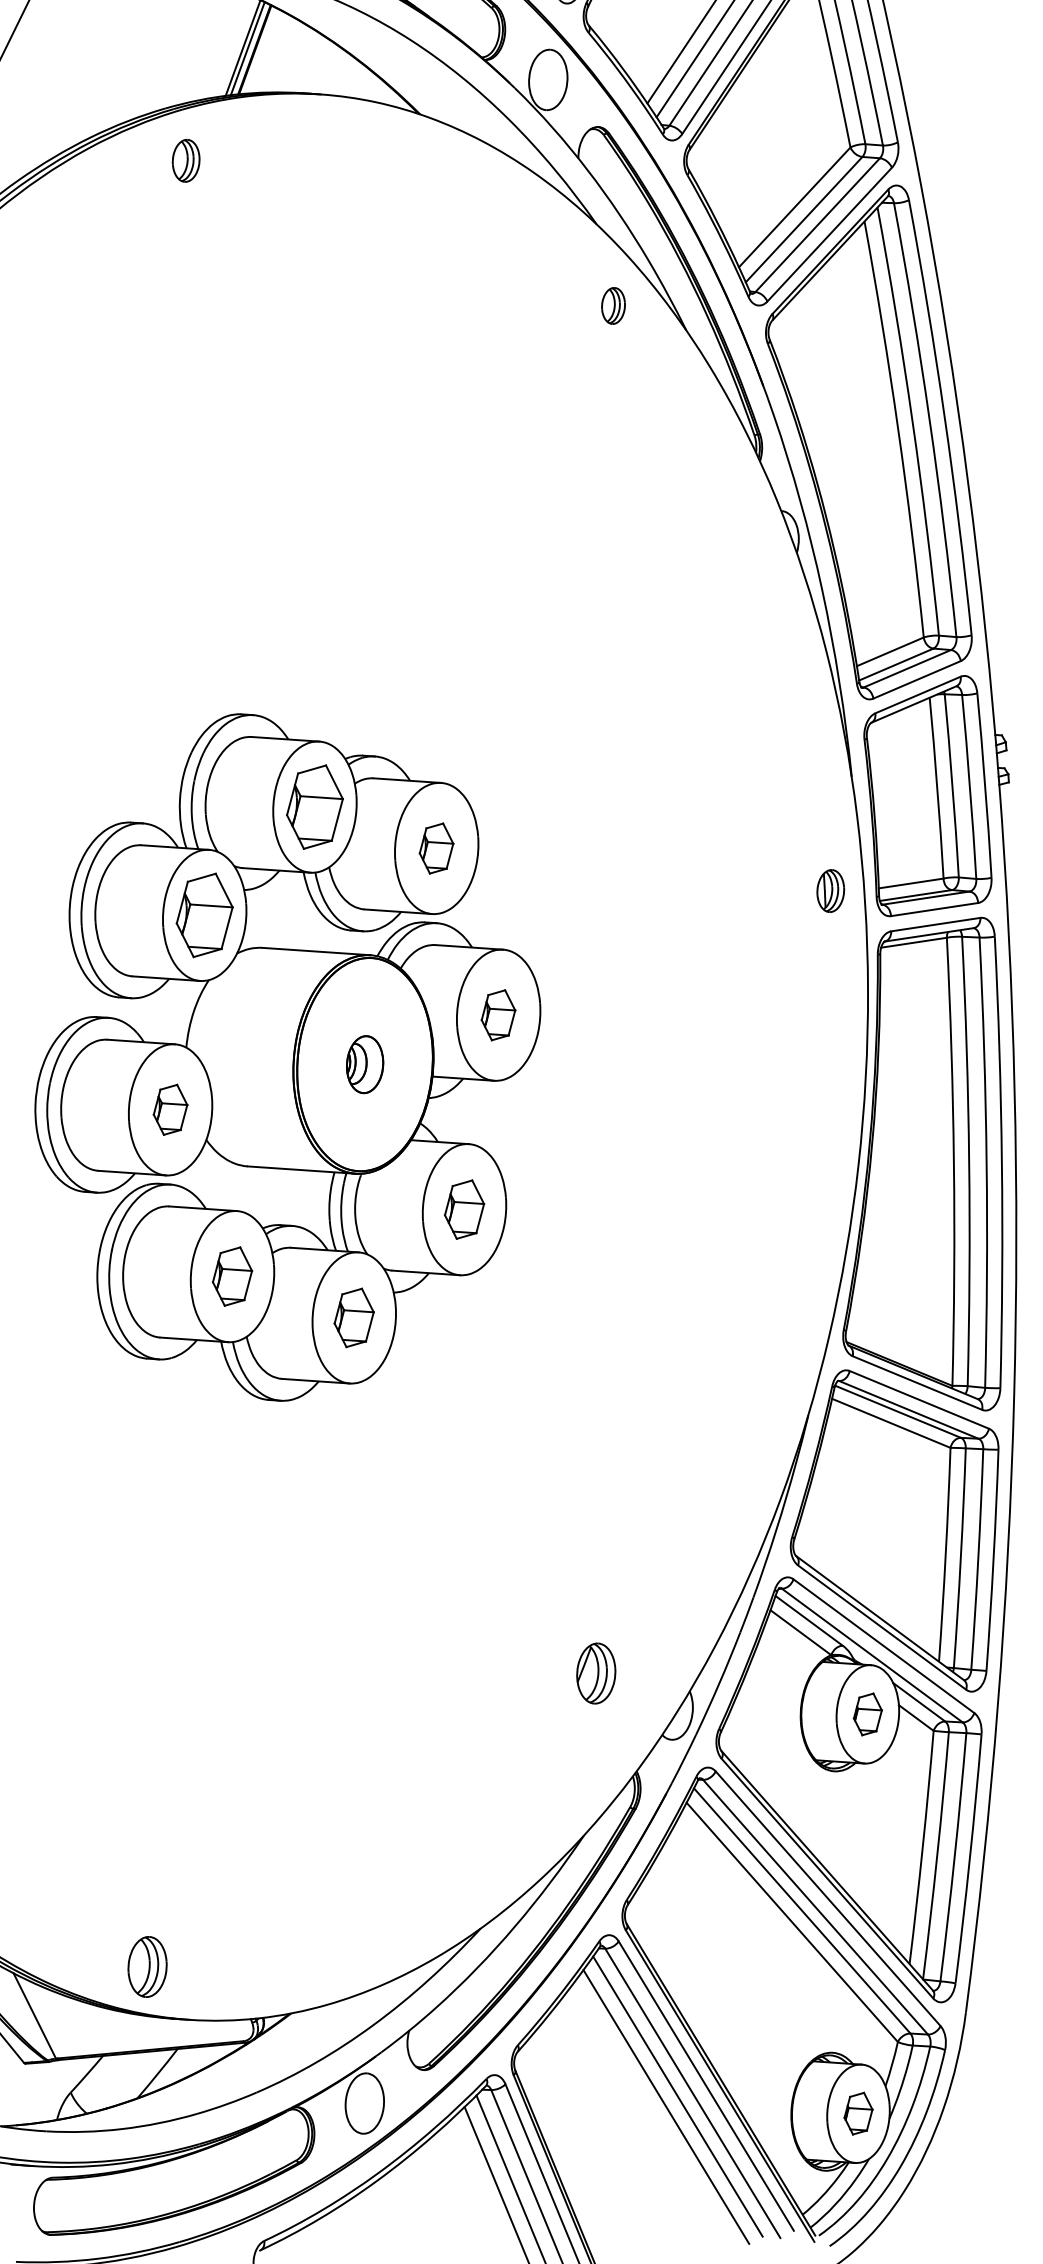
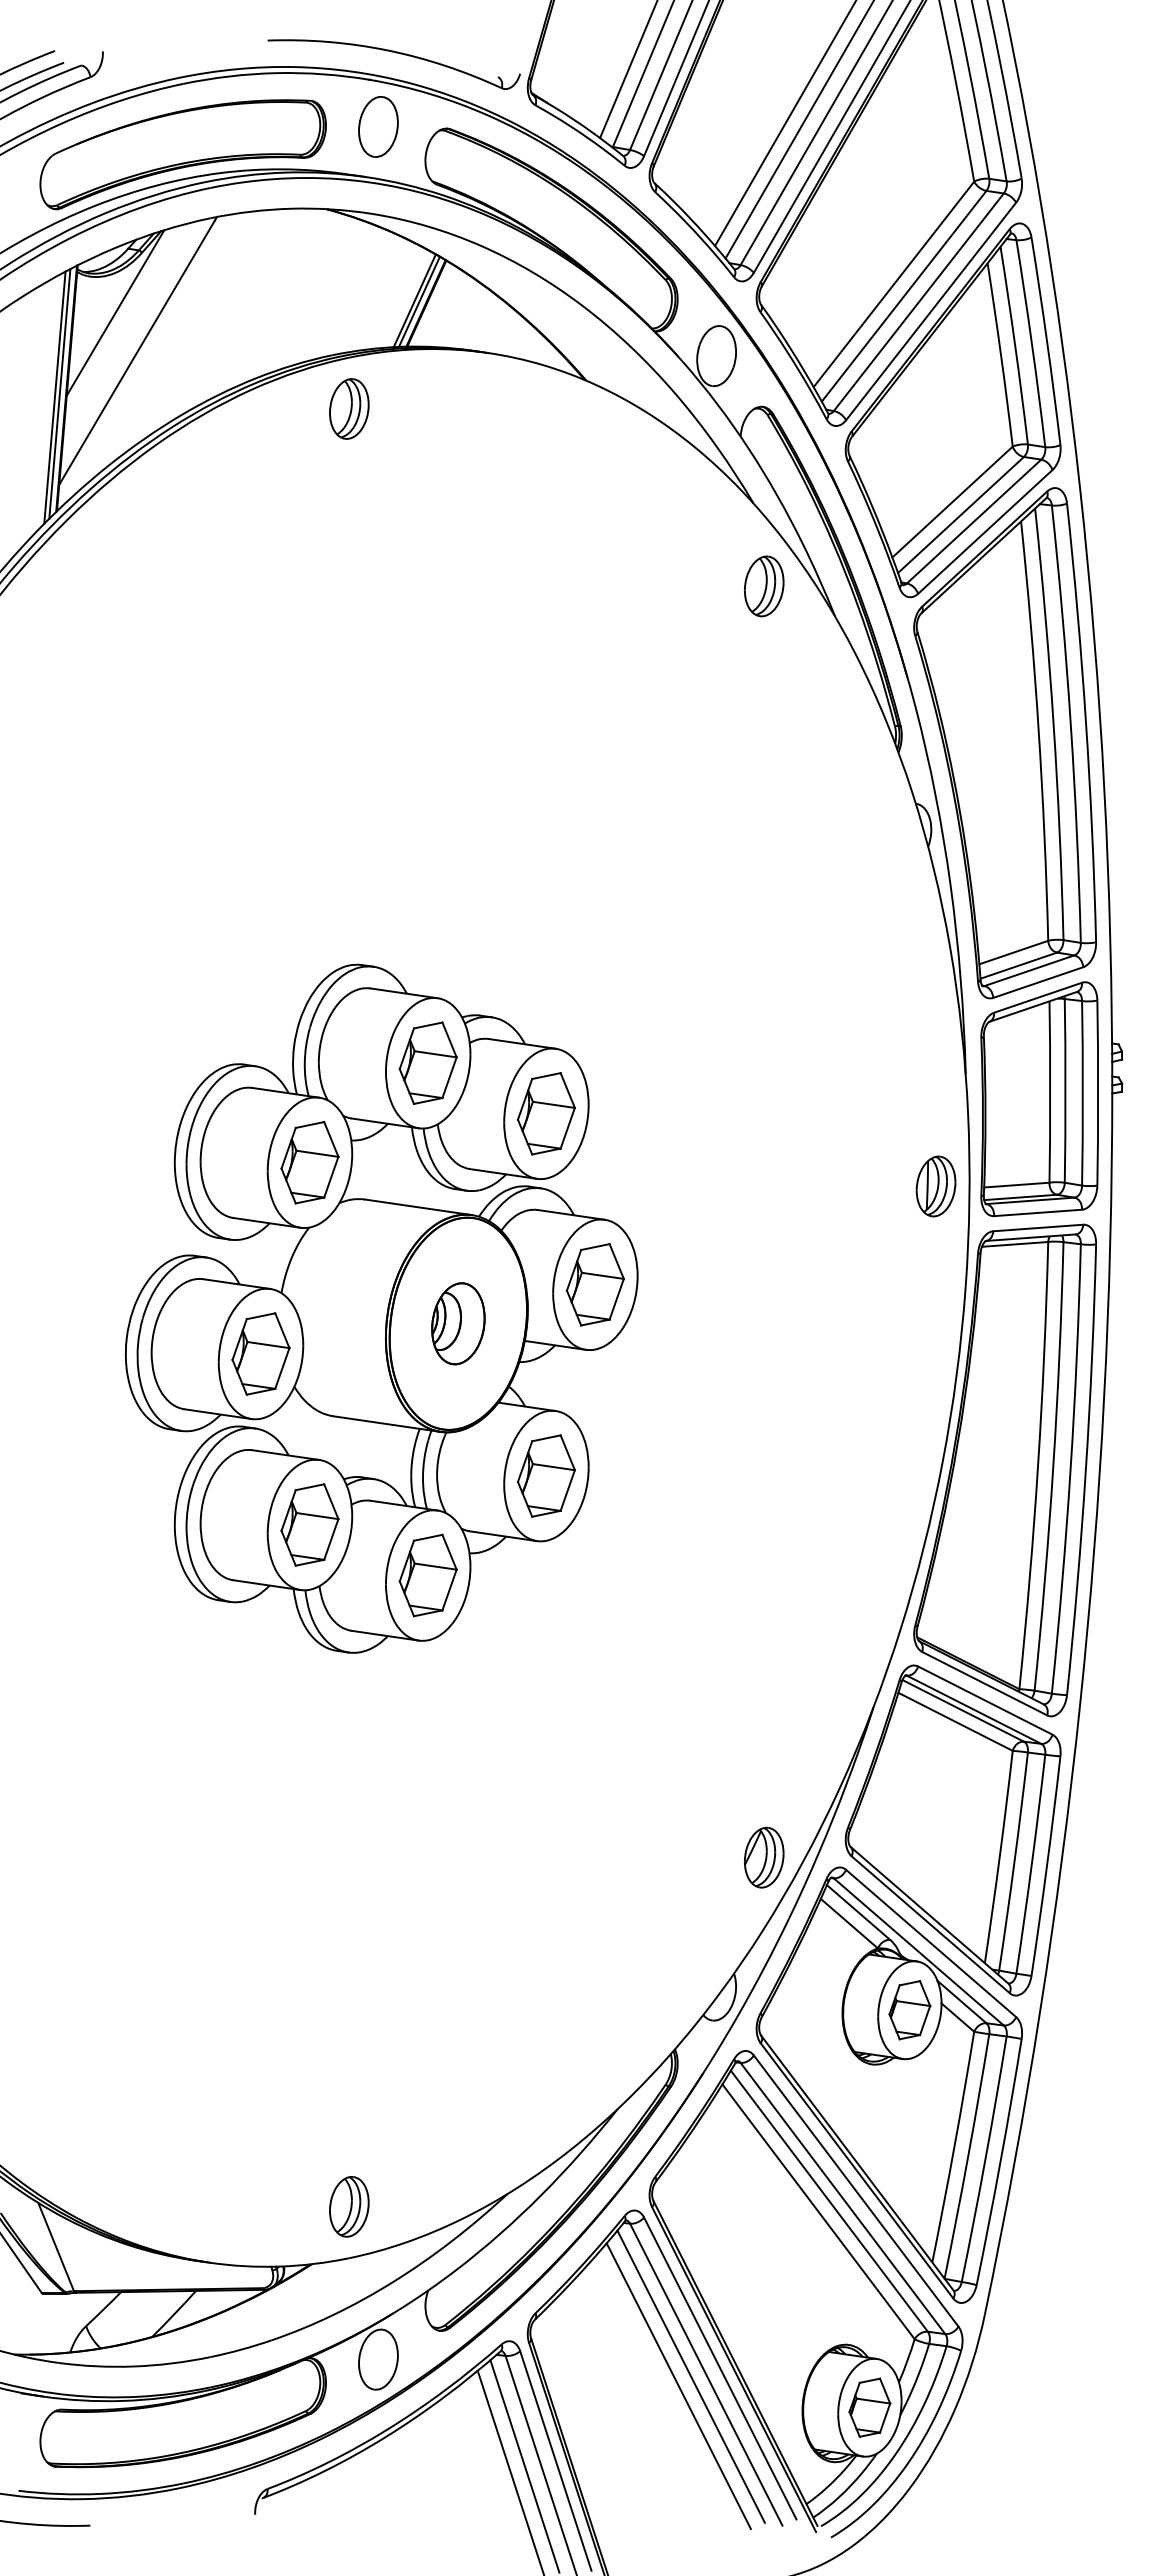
part: (186, 160) -> (349, 408), size x1.43
part: (613, 306) -> (764, 586), size x1.67
part: (435, 848) -> (545, 1113), size x1.67
part: (830, 891) -> (935, 1186), size x1.43
part: (497, 1014) -> (594, 1284), size x1.67
part: (365, 1064) -> (458, 1323), size x1.43
part: (170, 1109) -> (260, 1353), size x1.67
part: (464, 1209) -> (546, 1475), size x1.43
part: (231, 1276) -> (309, 1524), size x1.43
part: (353, 1317) -> (427, 1575), size x1.43
part: (596, 1673) -> (764, 1857), moved
part: (867, 1714) -> (909, 2010), size x1.43
part: (147, 1966) -> (349, 2206), moved
part: (858, 2113) -> (869, 2407), size x1.43

